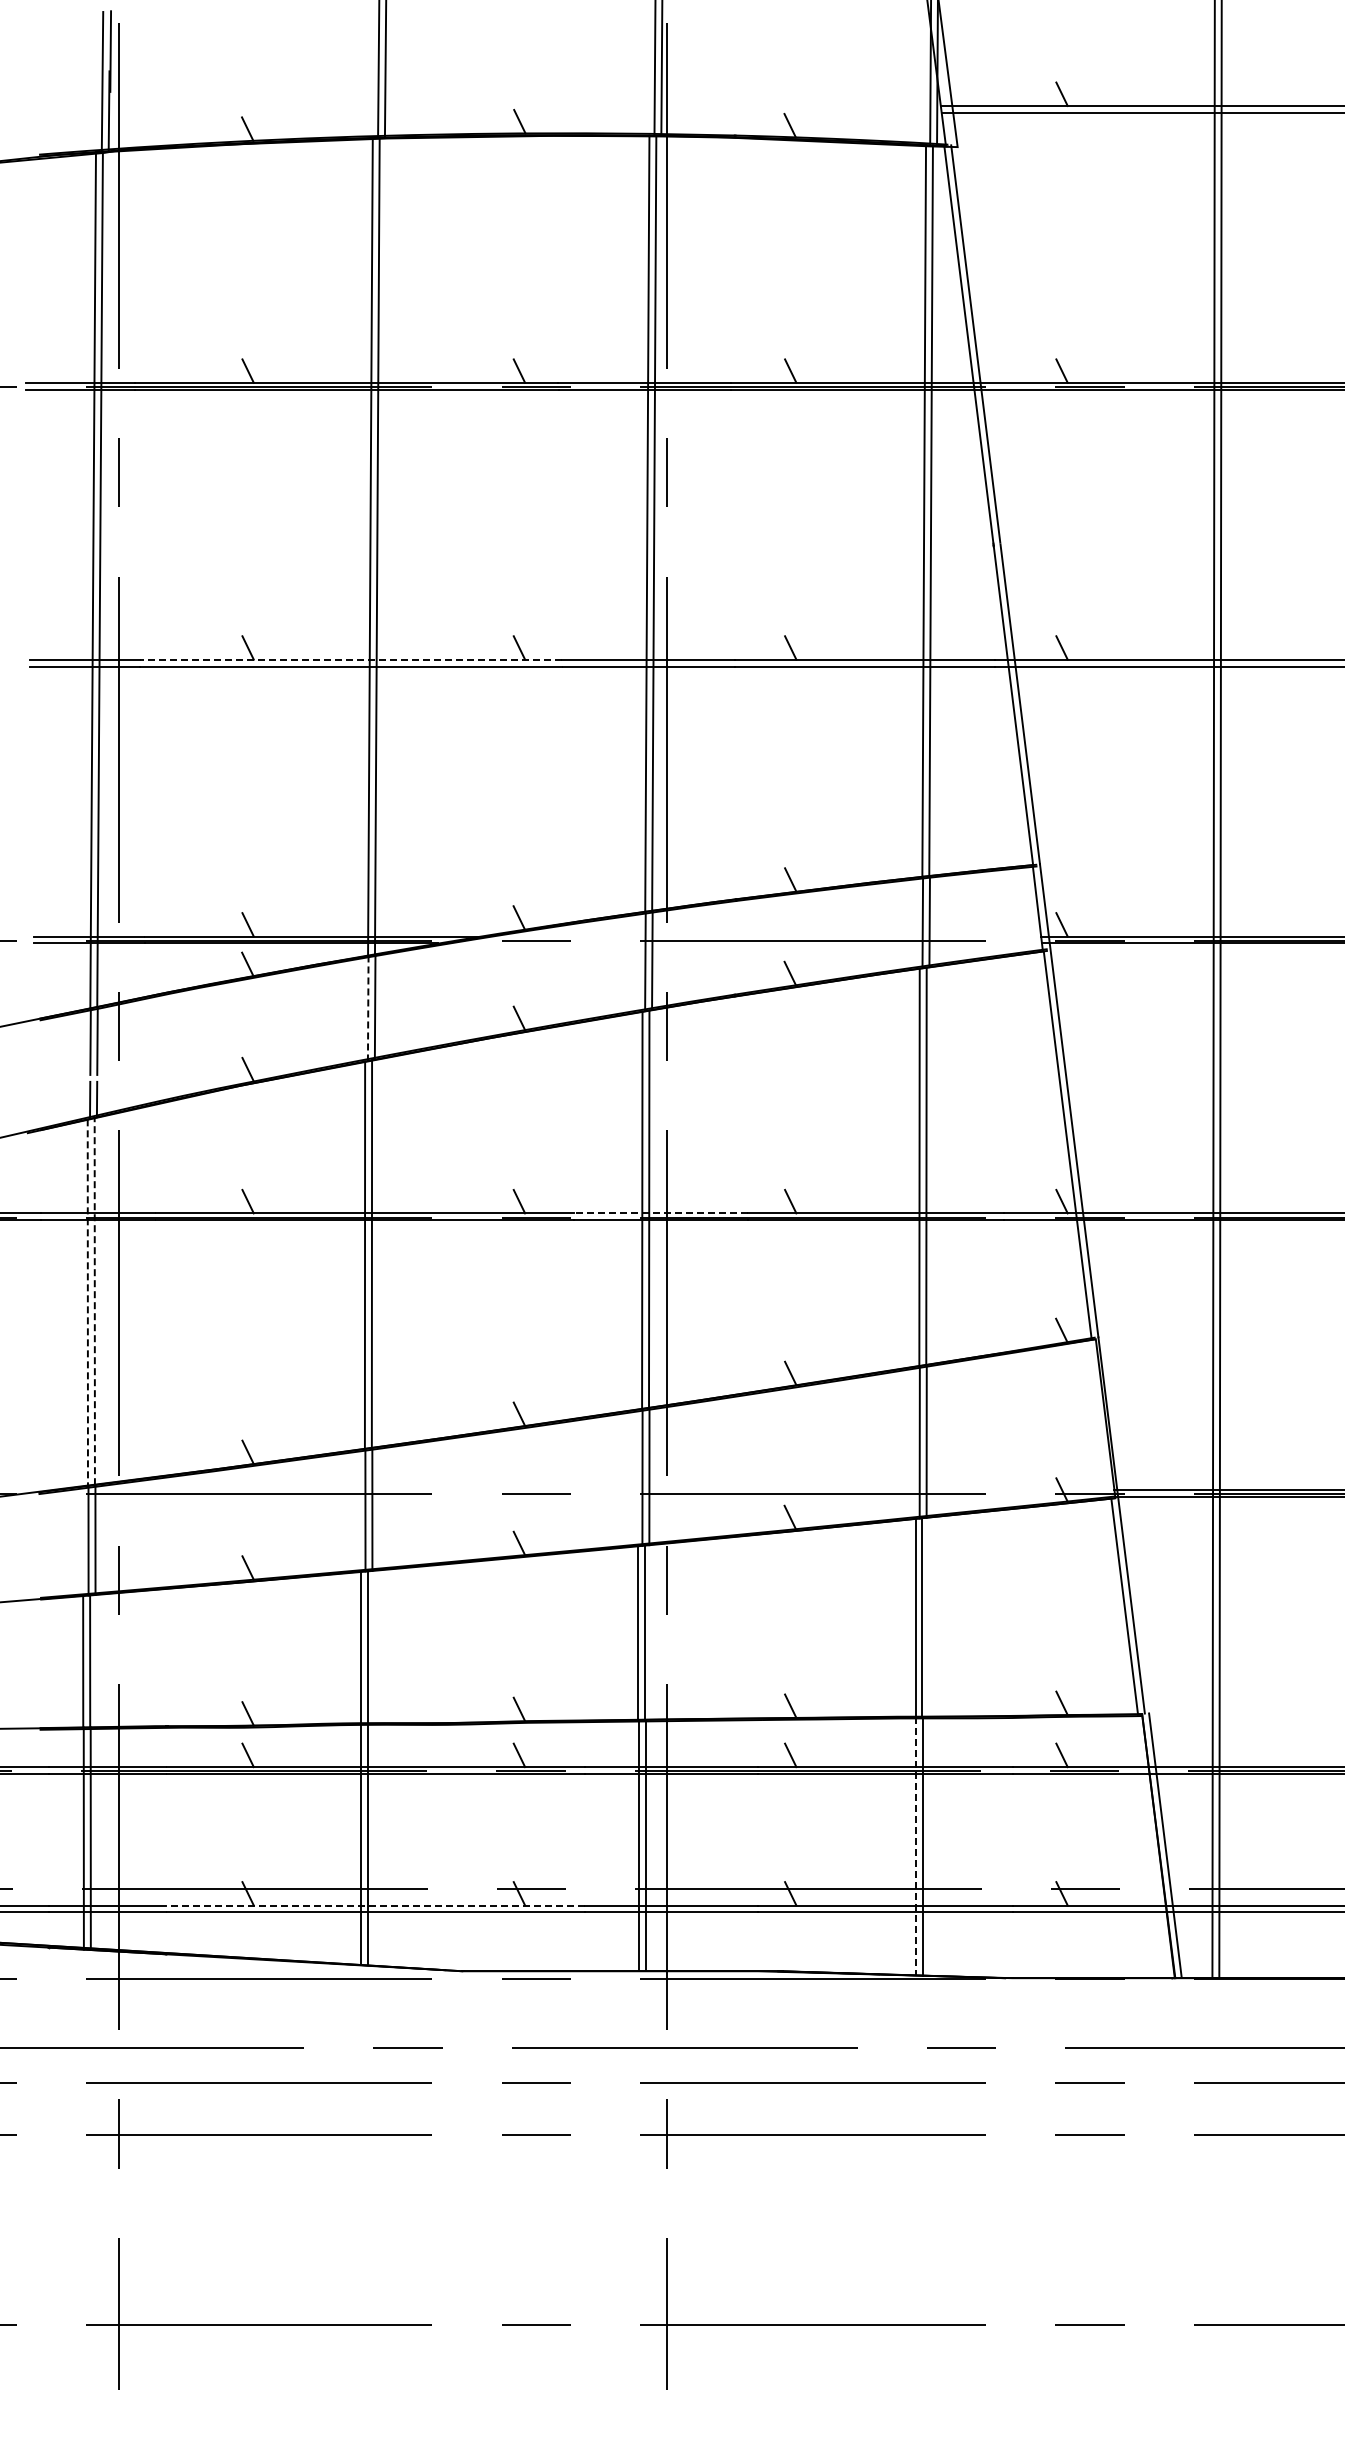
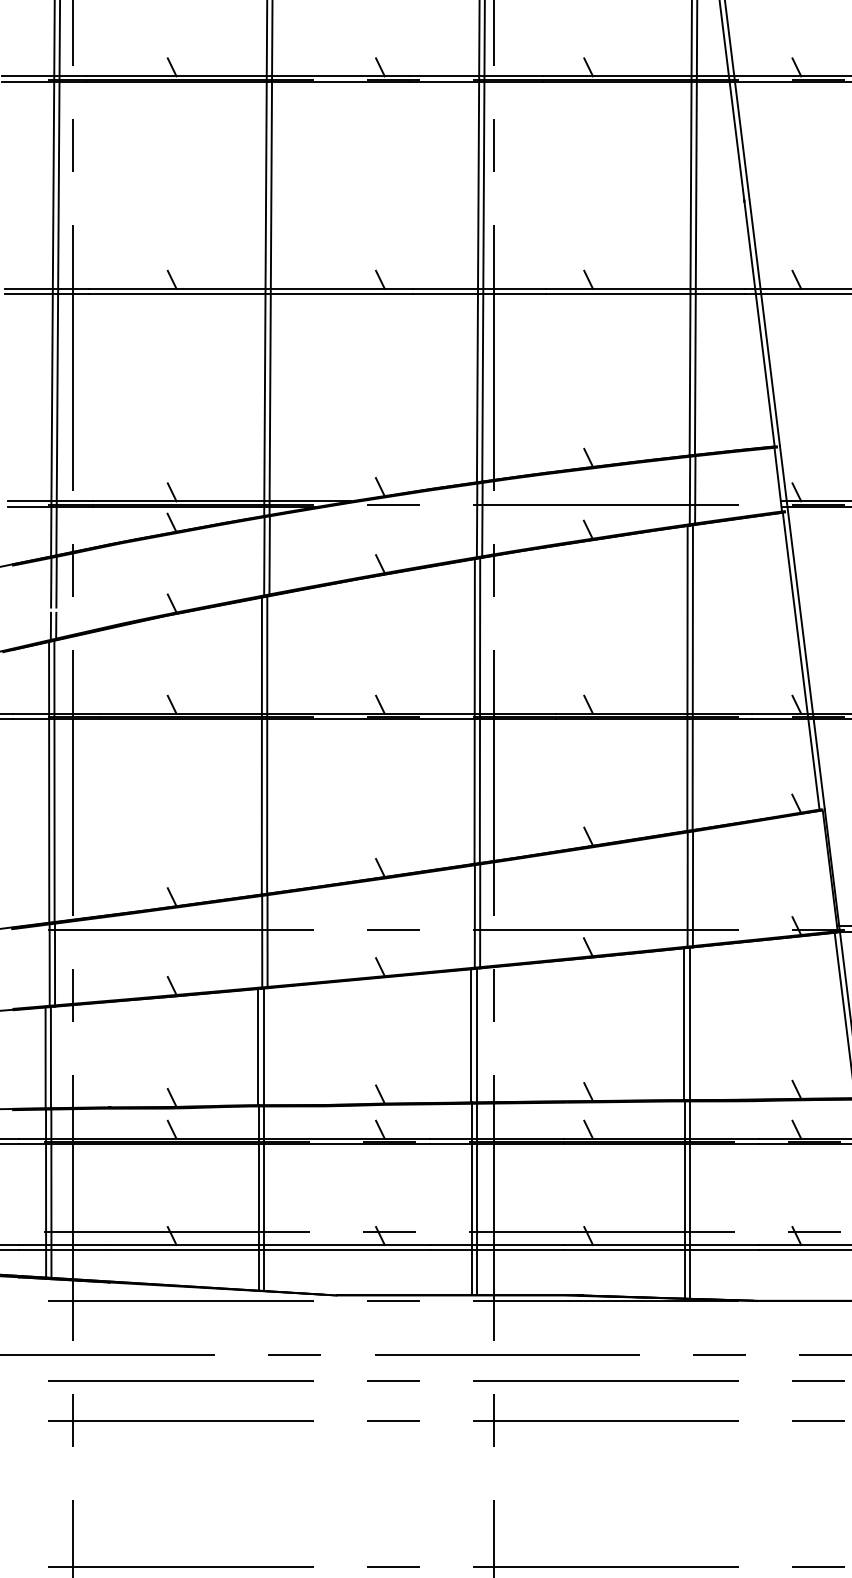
line: (350, 659) -> (250, 288), dashed -> solid
line: (368, 1008) -> (264, 556), dashed -> solid
line: (661, 1213) -> (489, 713), dashed -> solid
line: (94, 1301) -> (54, 781), dashed -> solid
line: (87, 1303) -> (48, 782), dashed -> solid
line: (916, 1846) -> (685, 1199), dashed -> solid
line: (375, 1905) -> (269, 1245), dashed -> solid

